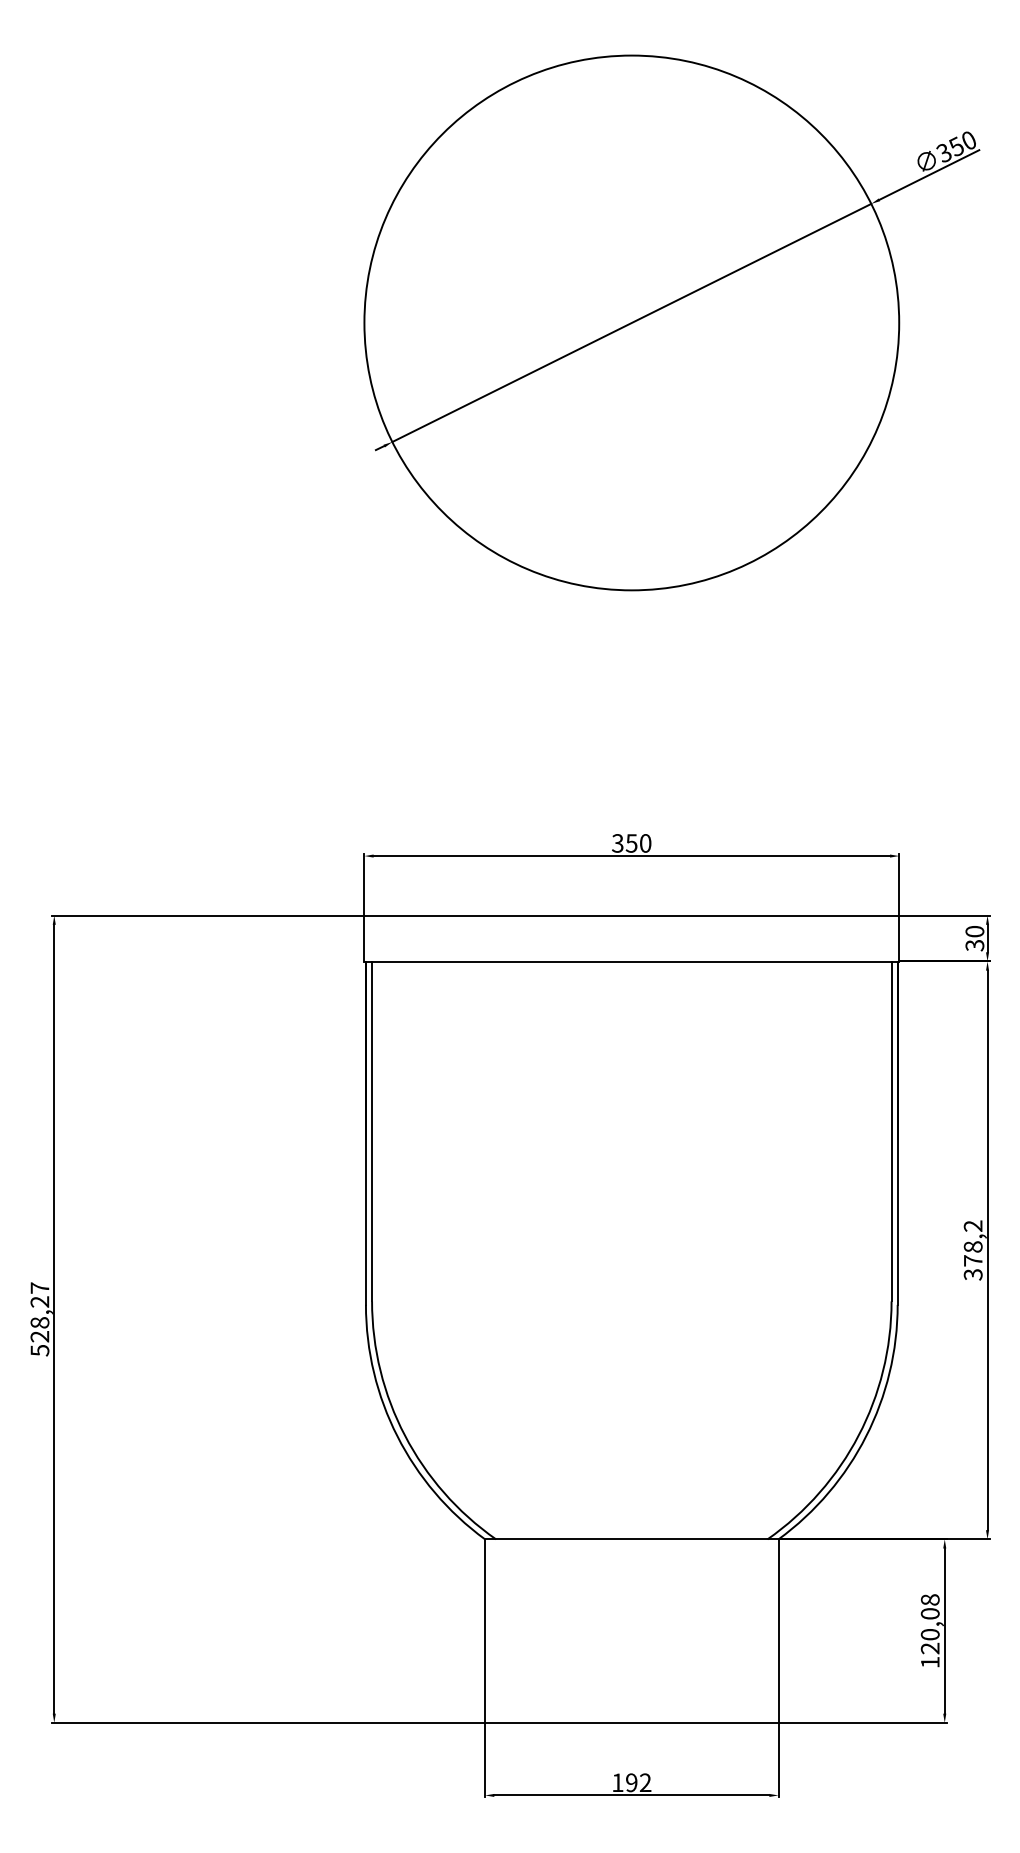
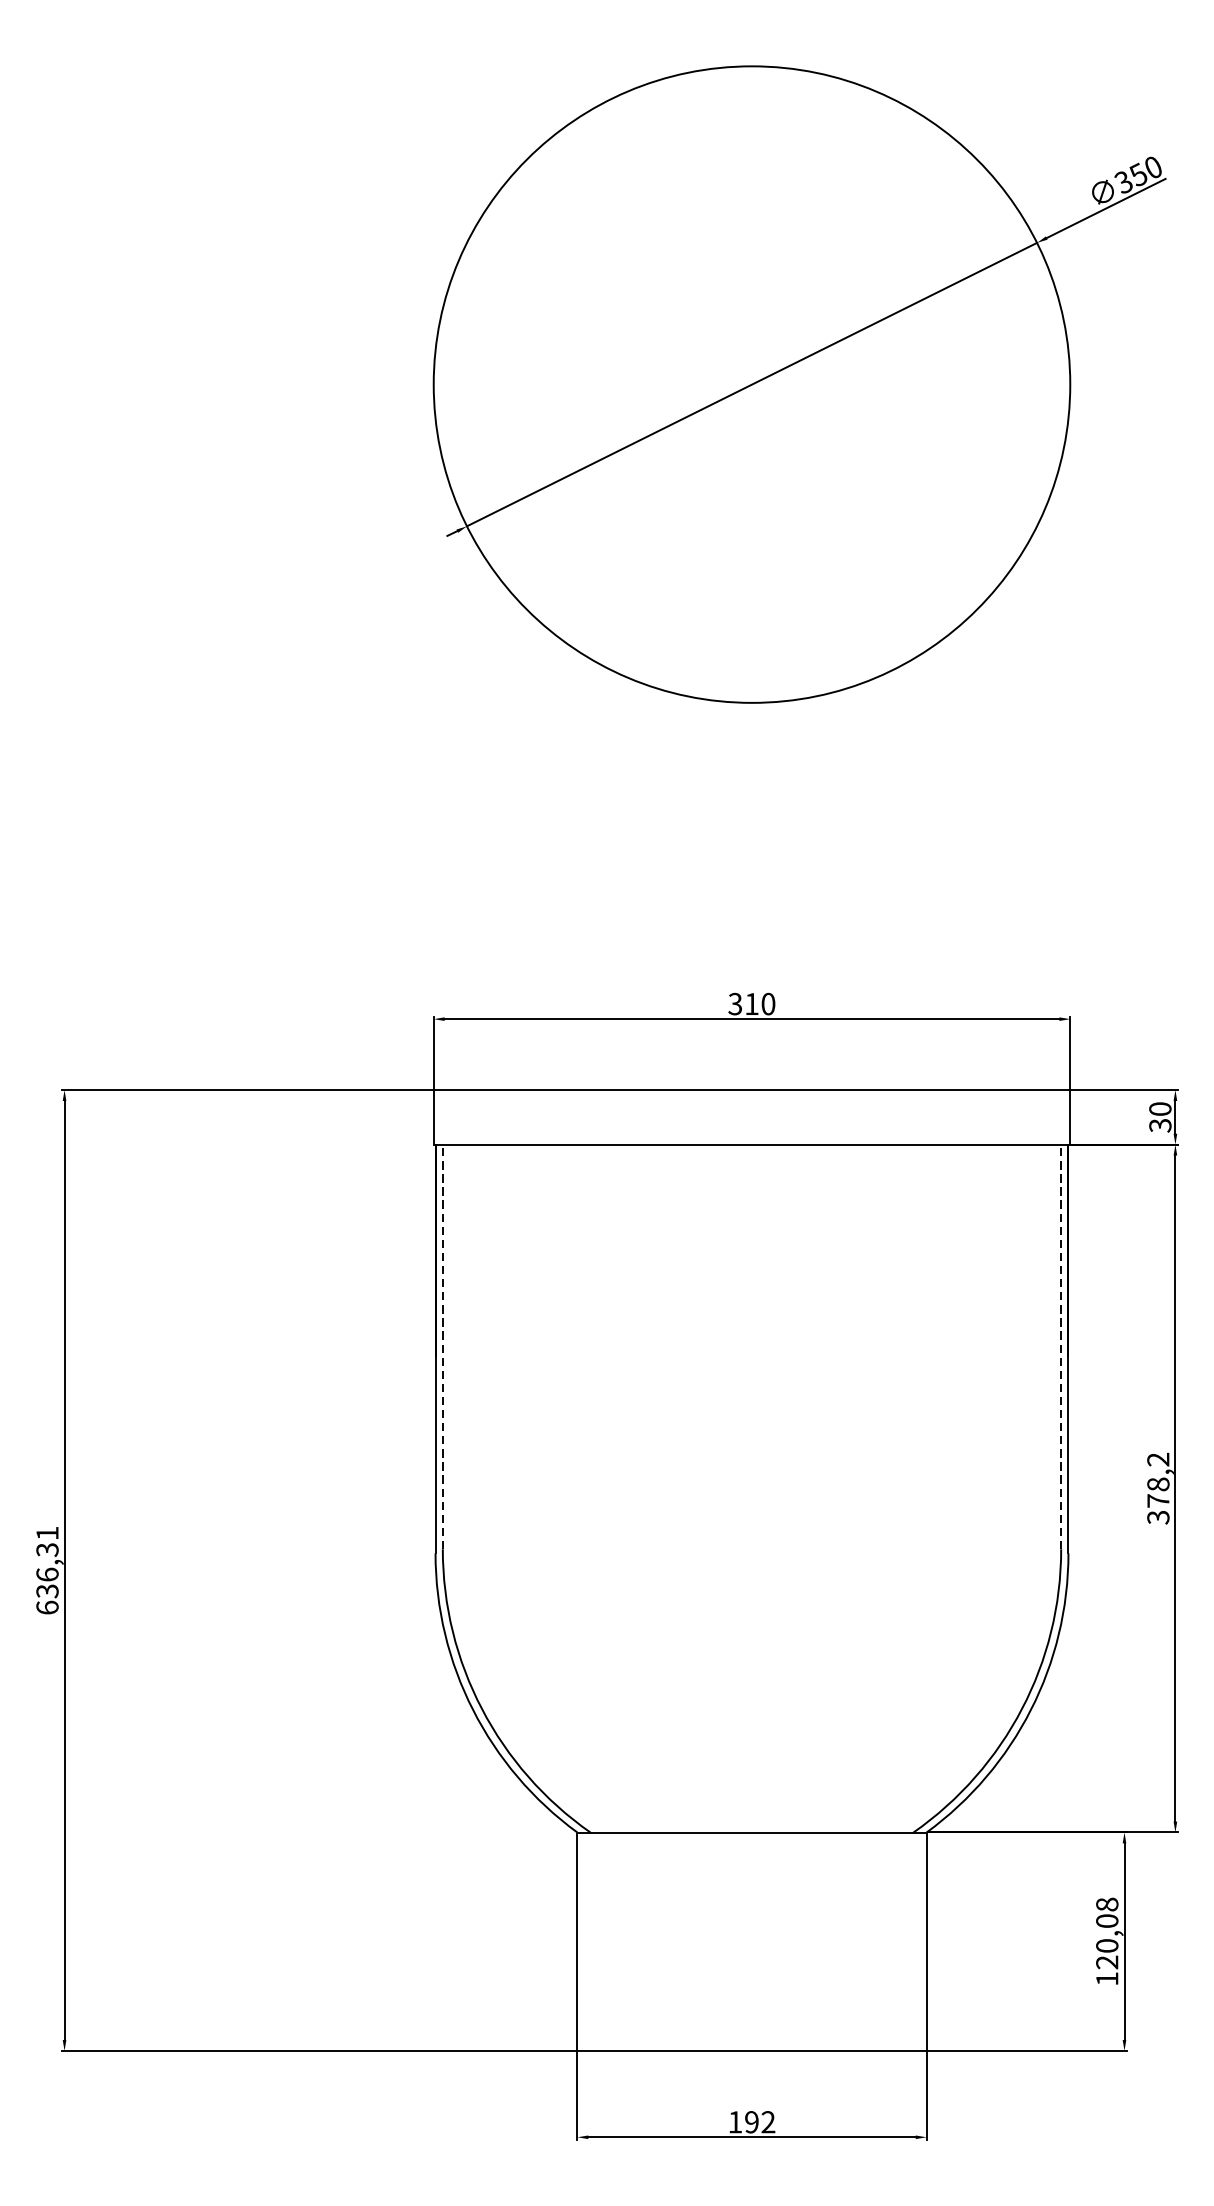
text: (631, 843) -> (751, 1004), 350 -> 310
line: (372, 1131) -> (443, 1347), solid -> dashed
line: (891, 1131) -> (1061, 1347), solid -> dashed
text: (39, 1319) -> (46, 1570), 528,27 -> 636,31

